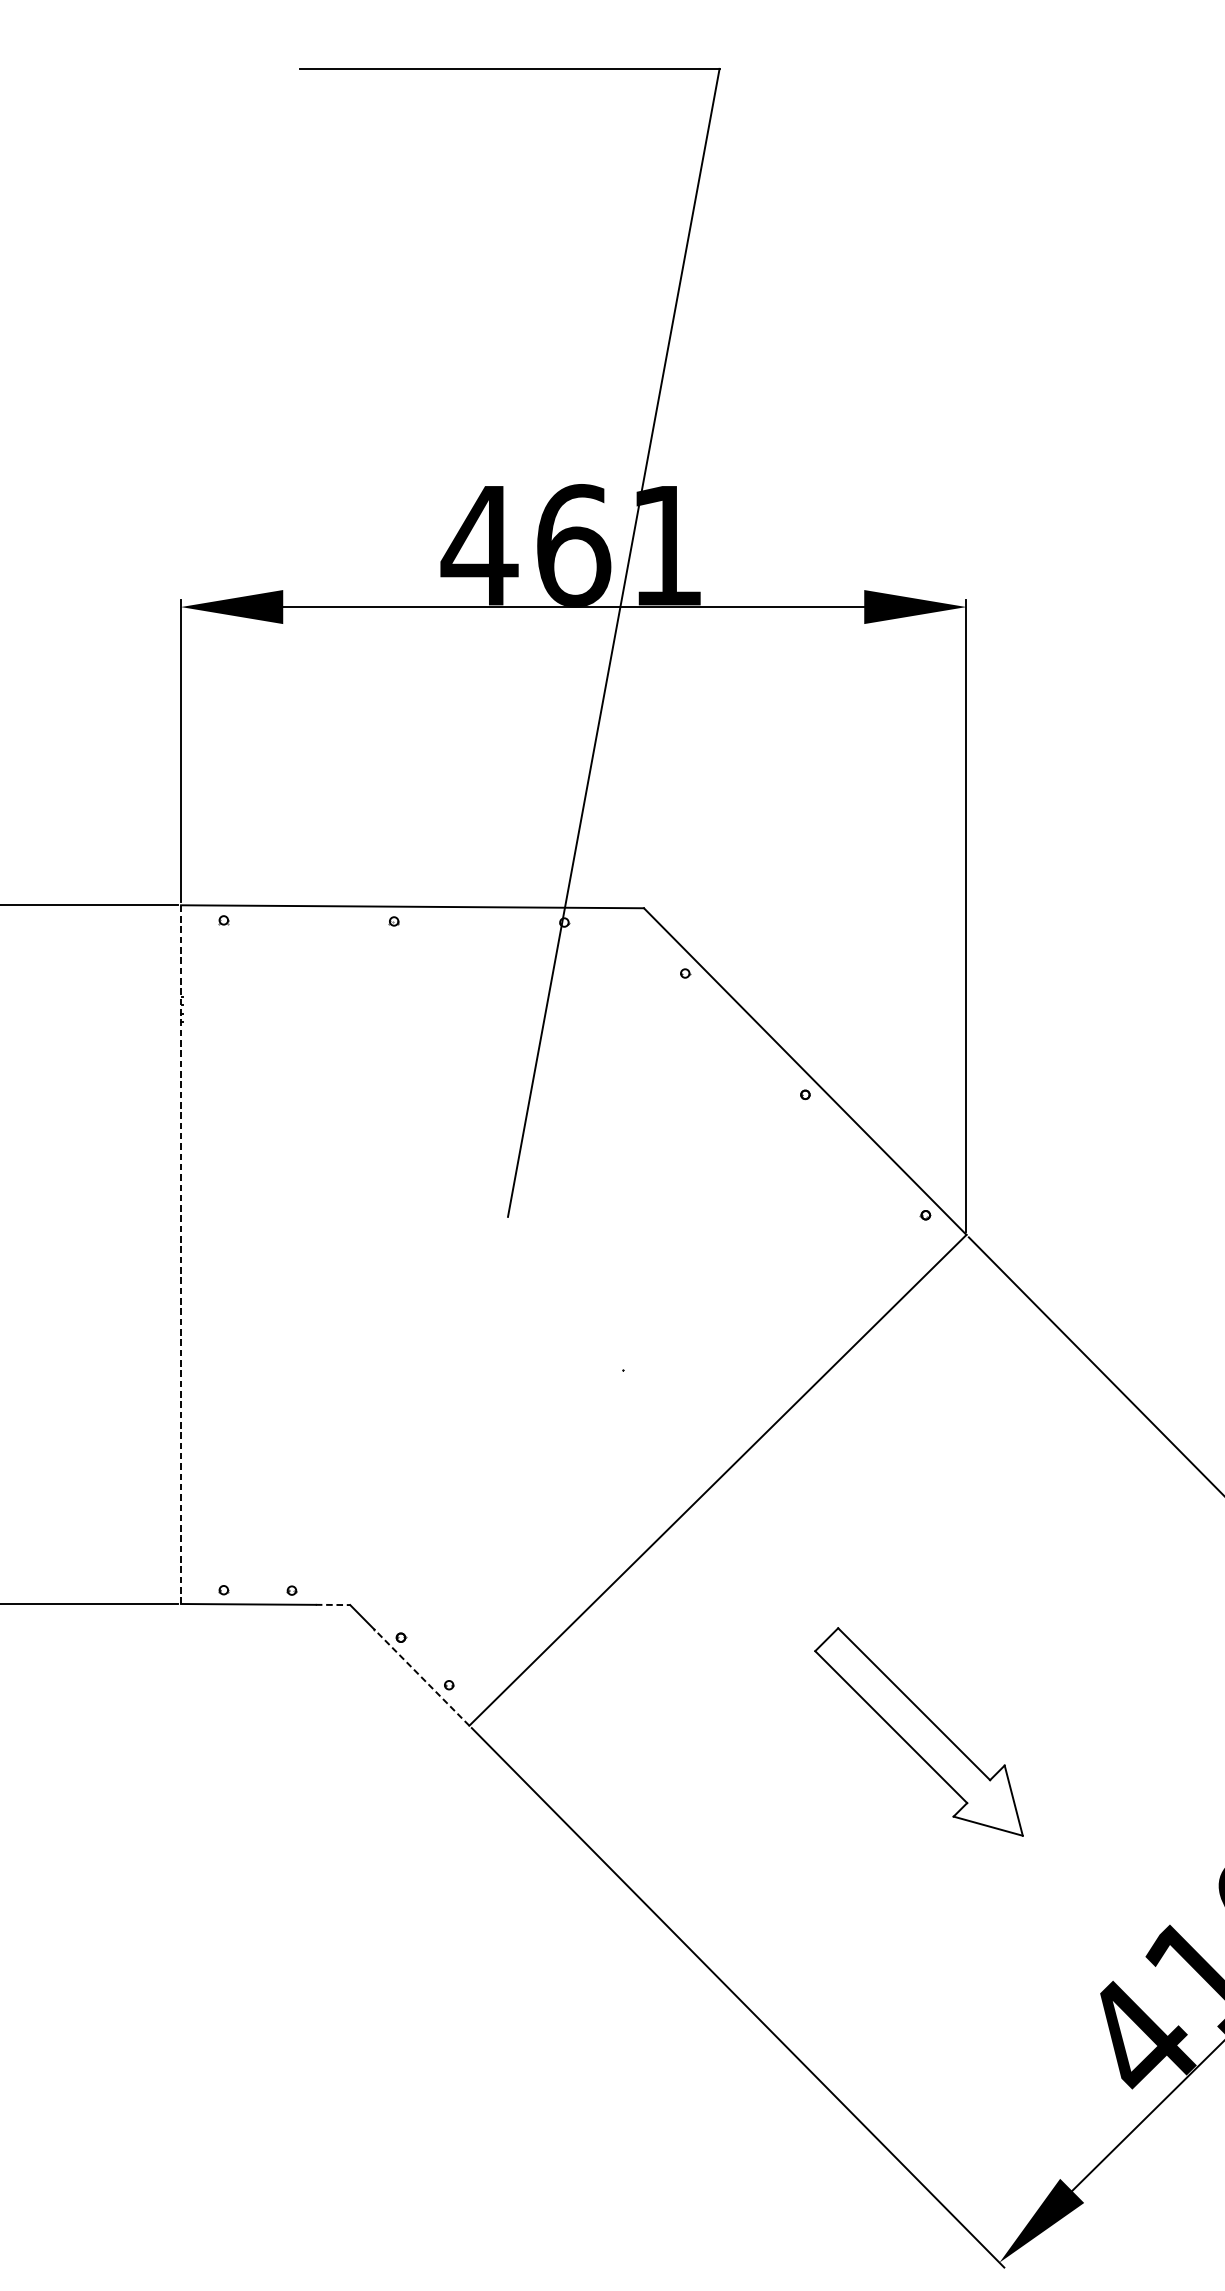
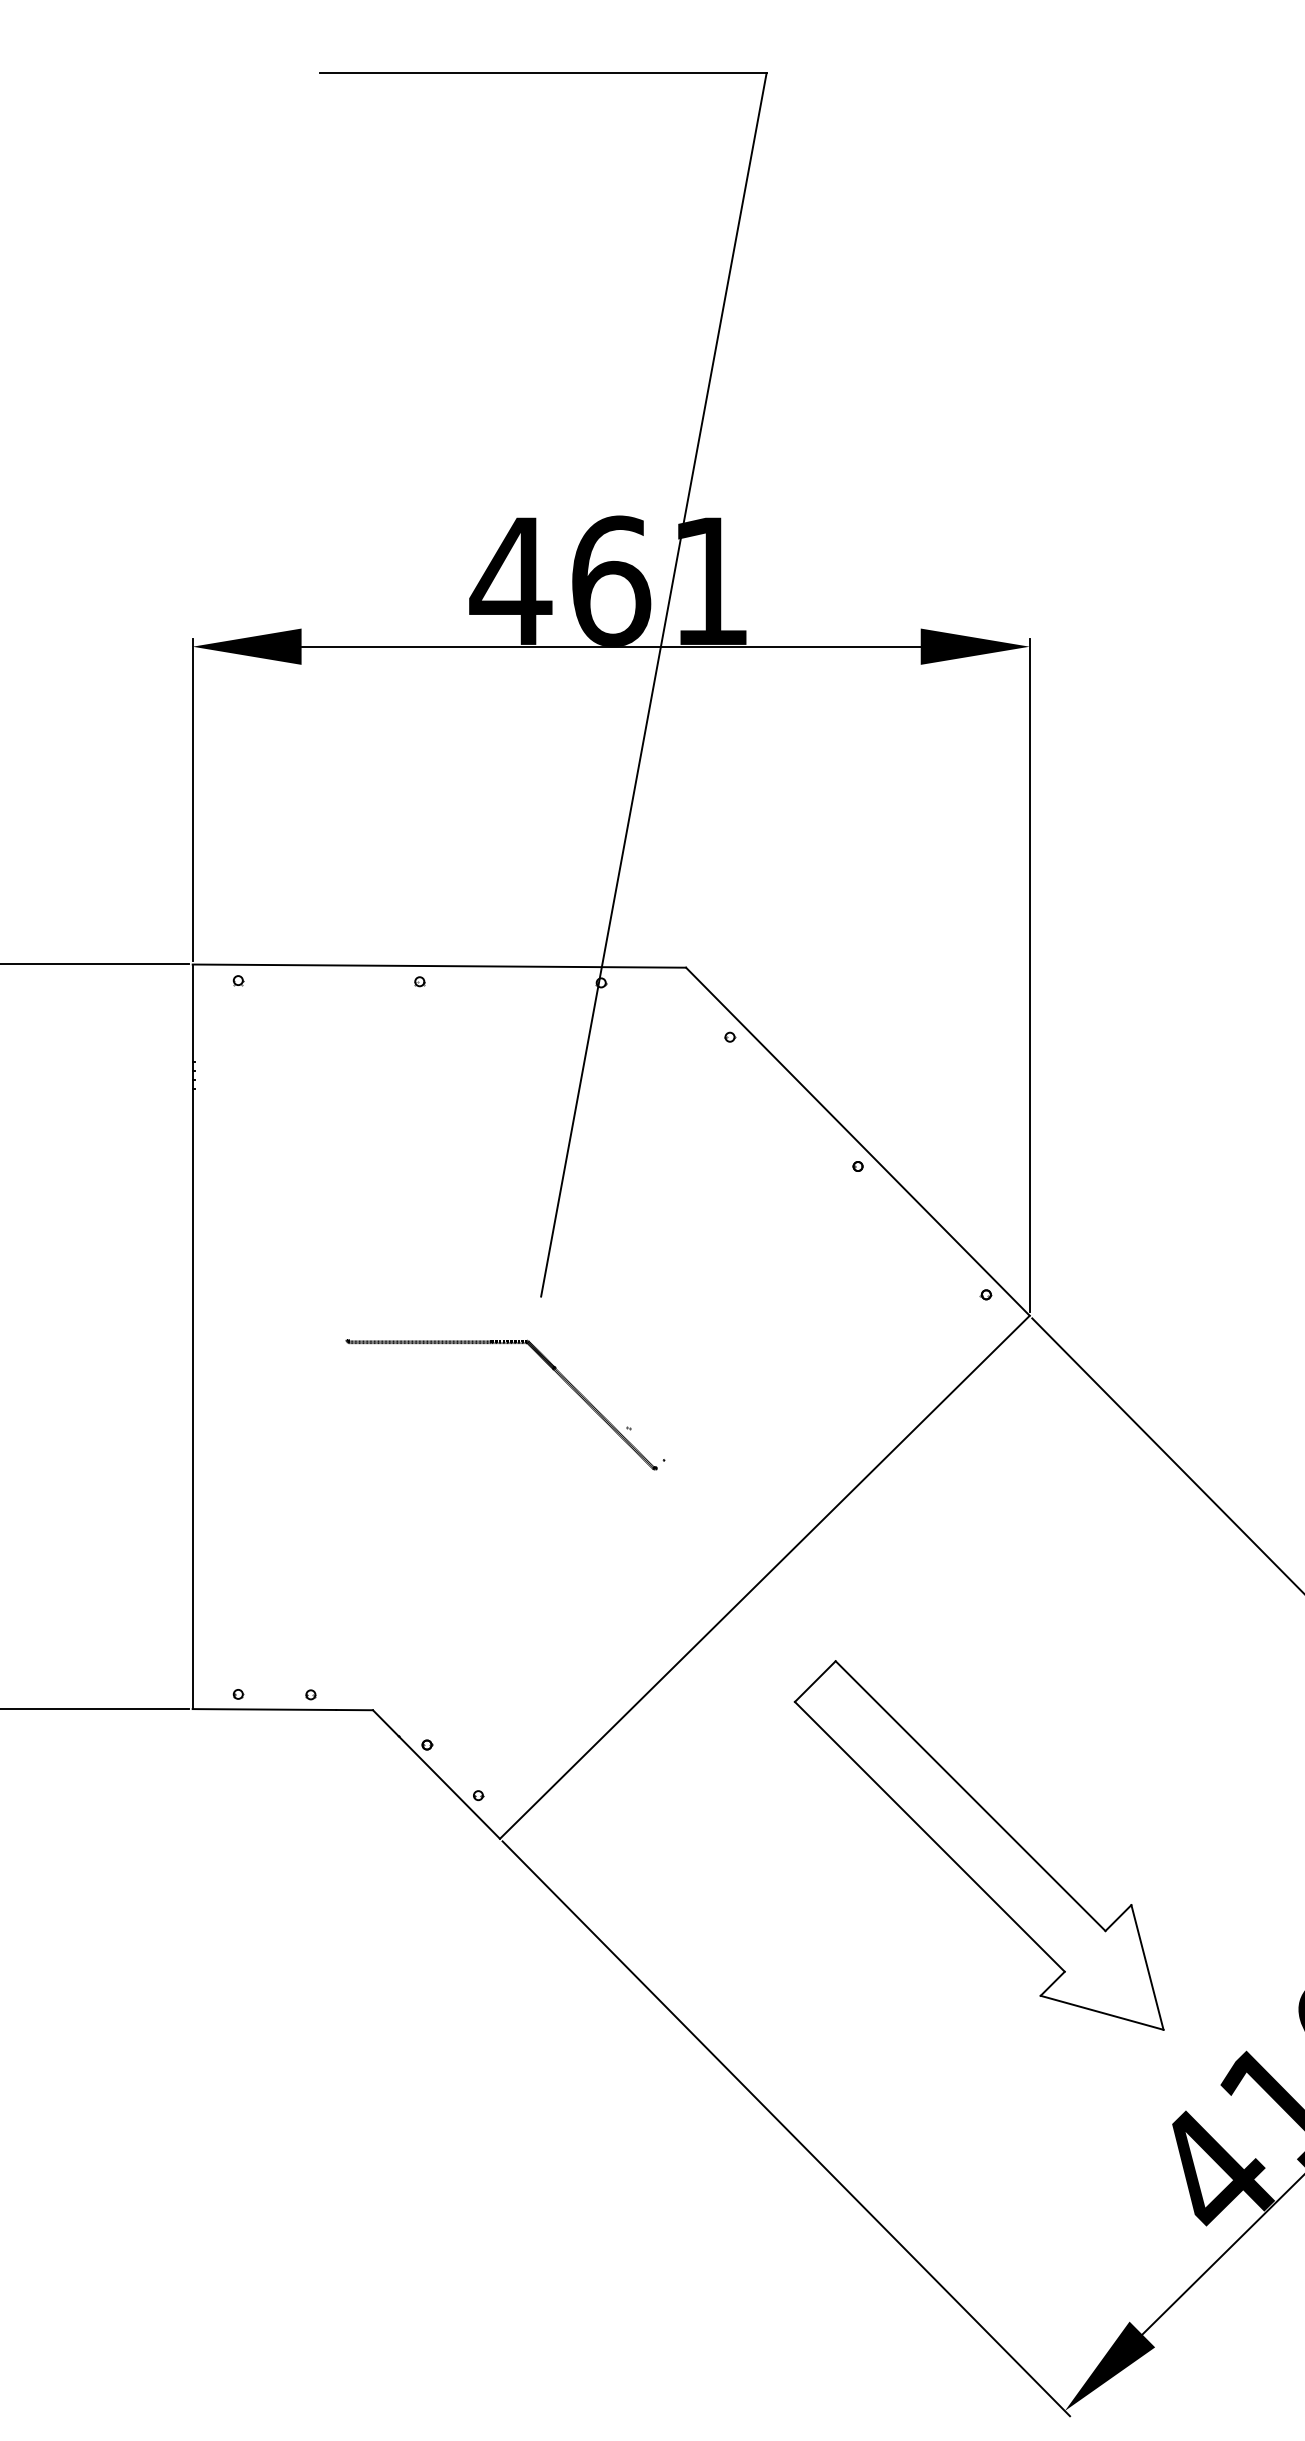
line: (180, 1254) -> (192, 1336), dashed -> solid
part: (511, 1277) -> (544, 1361), added
line: (333, 1605) -> (355, 1710), dashed -> solid
line: (422, 1677) -> (449, 1787), dashed -> solid
part: (918, 1732) -> (978, 1845), size x1.67

